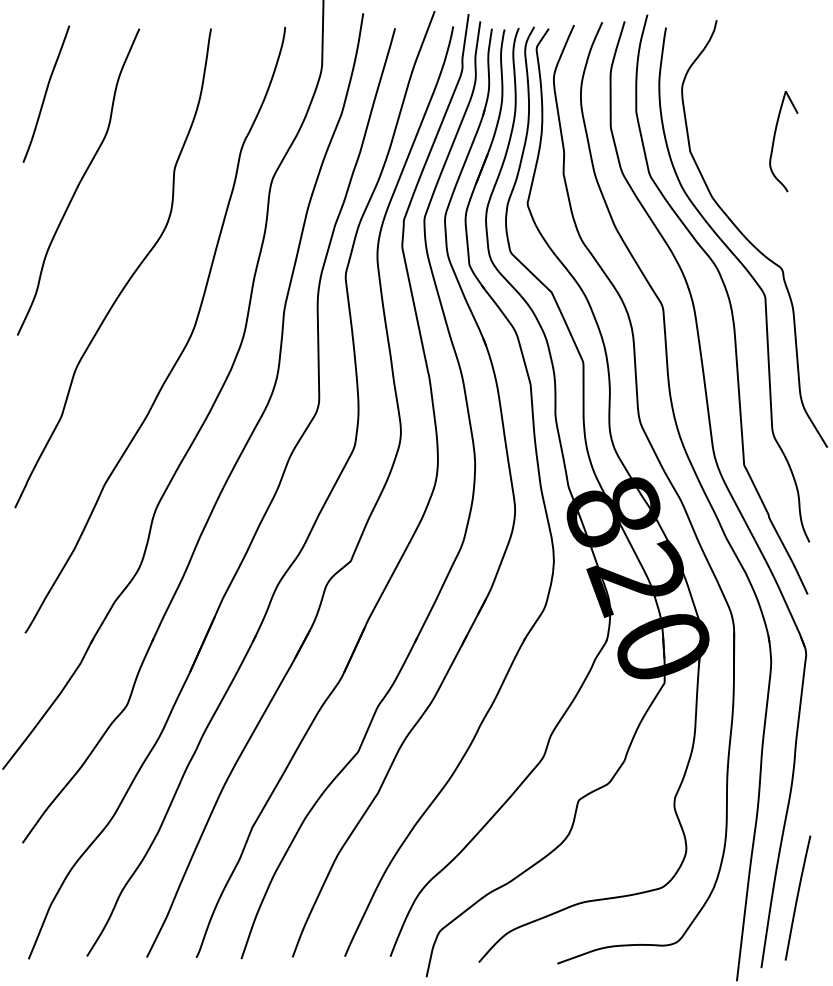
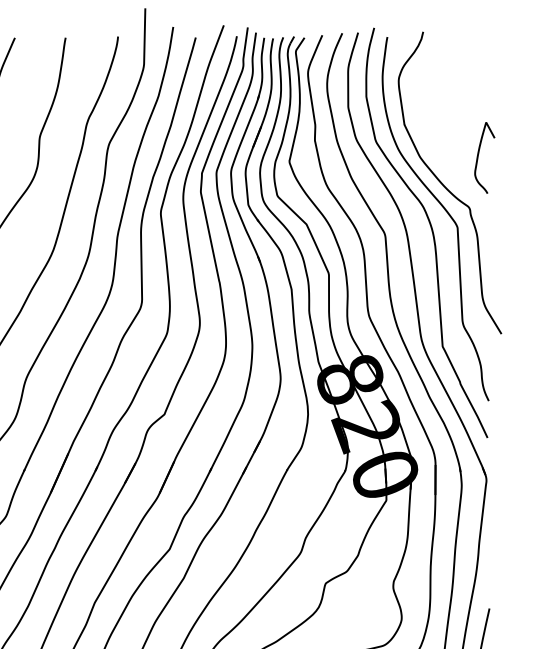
curve: (775, 137) -> (478, 155), moved

